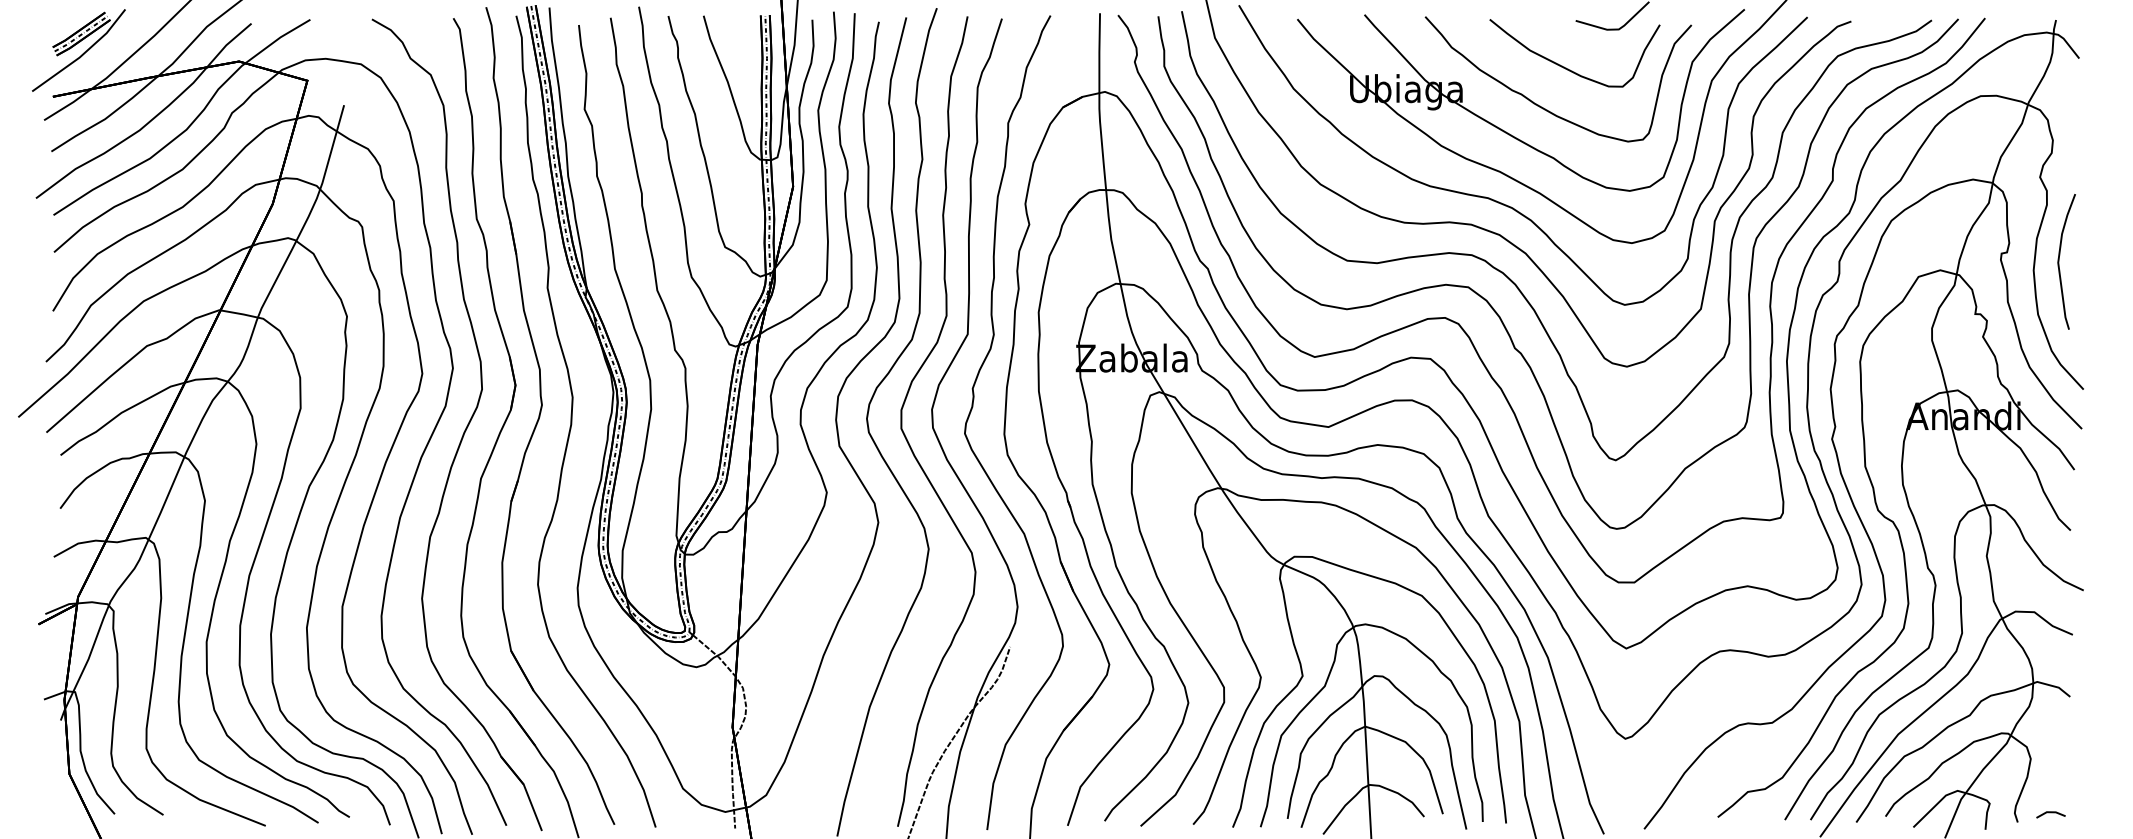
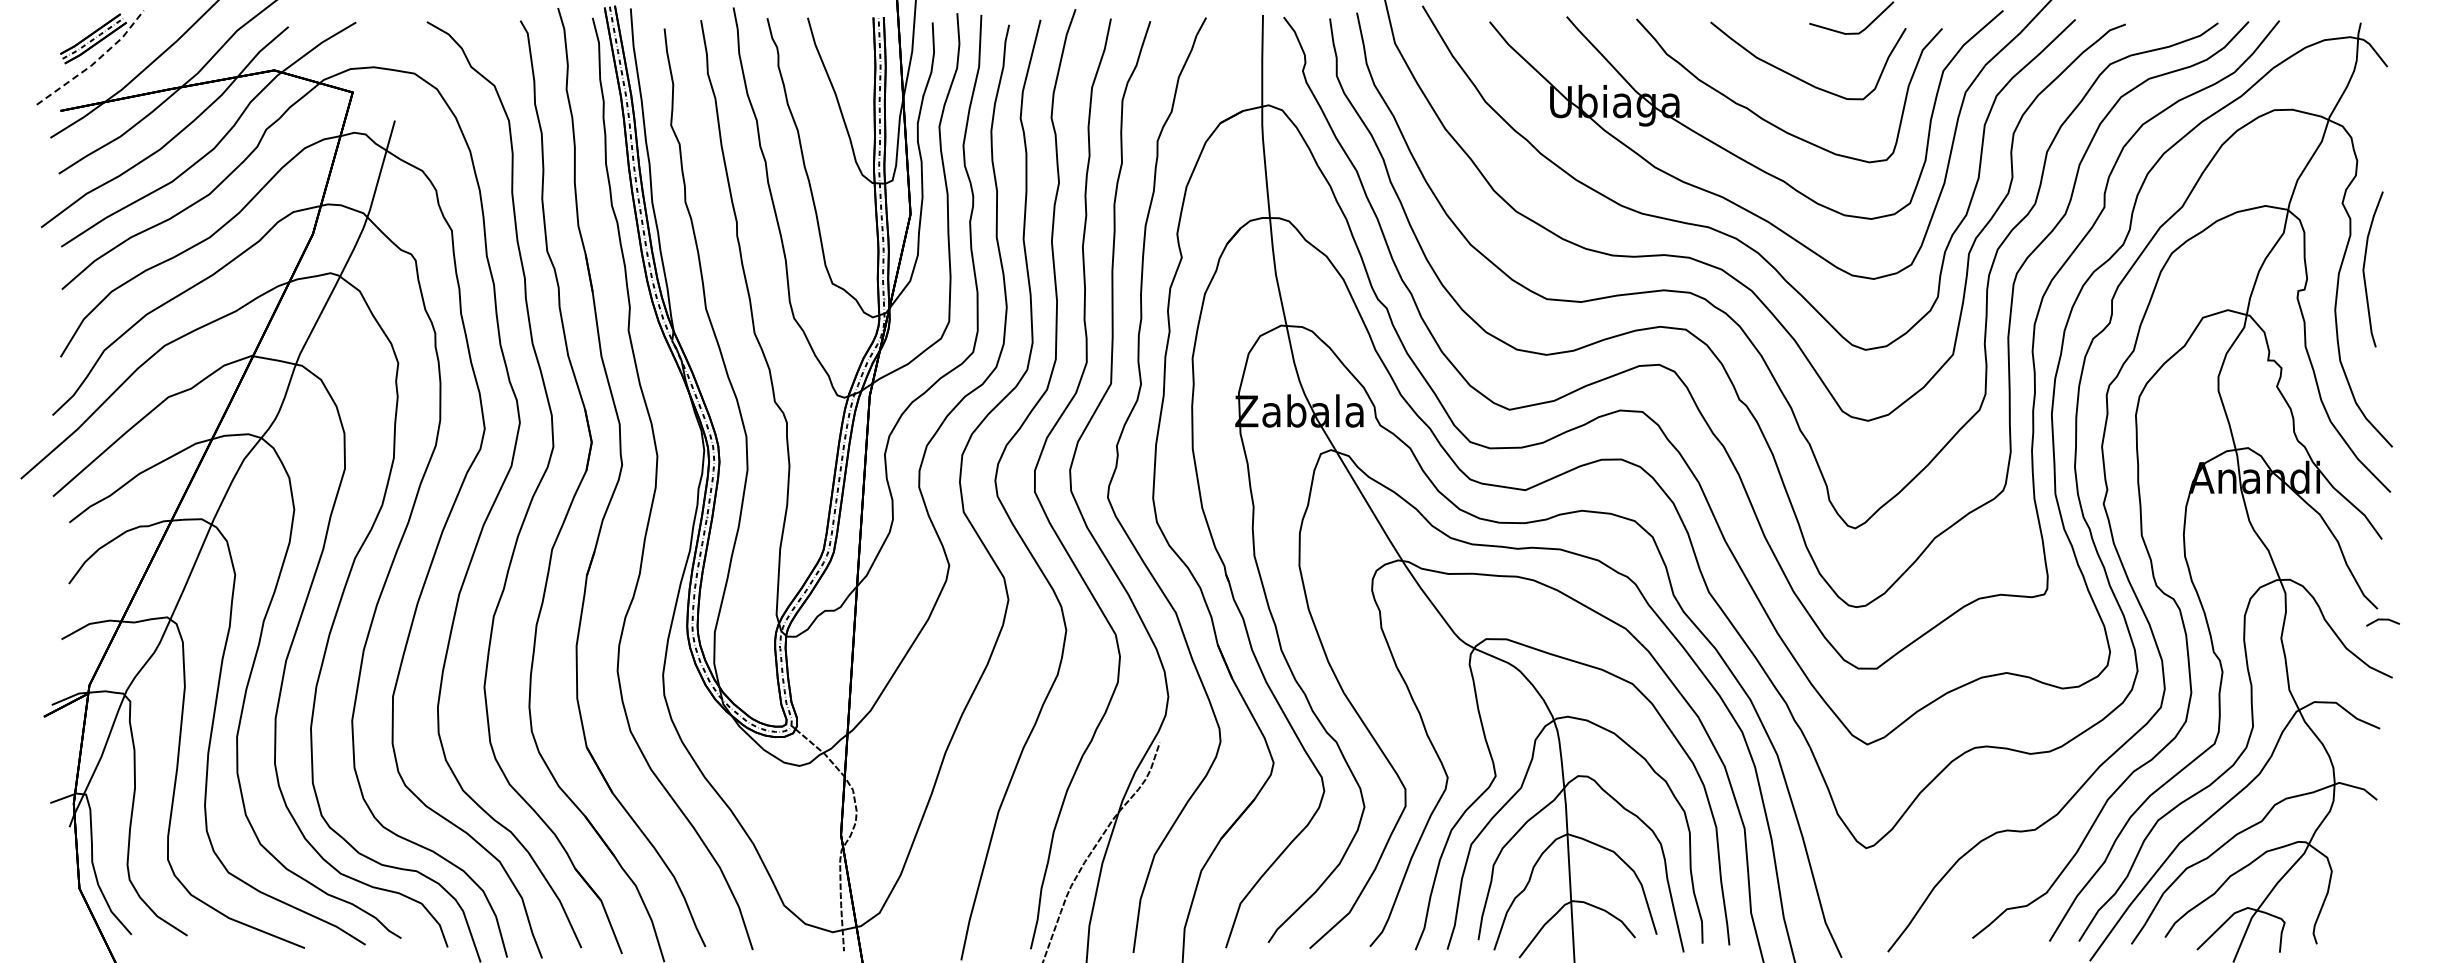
line: (82, 54) -> (94, 62), solid -> dashed
curve: (2059, 261) -> (2364, 269), moved
line: (2050, 813) -> (2382, 620), moved

